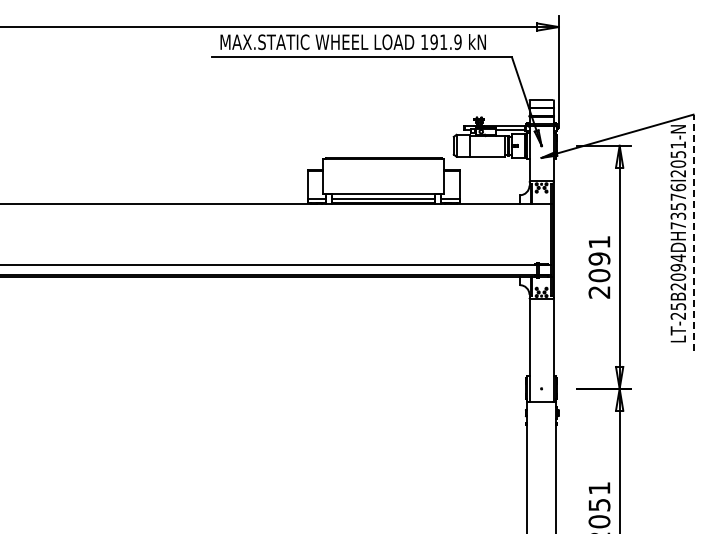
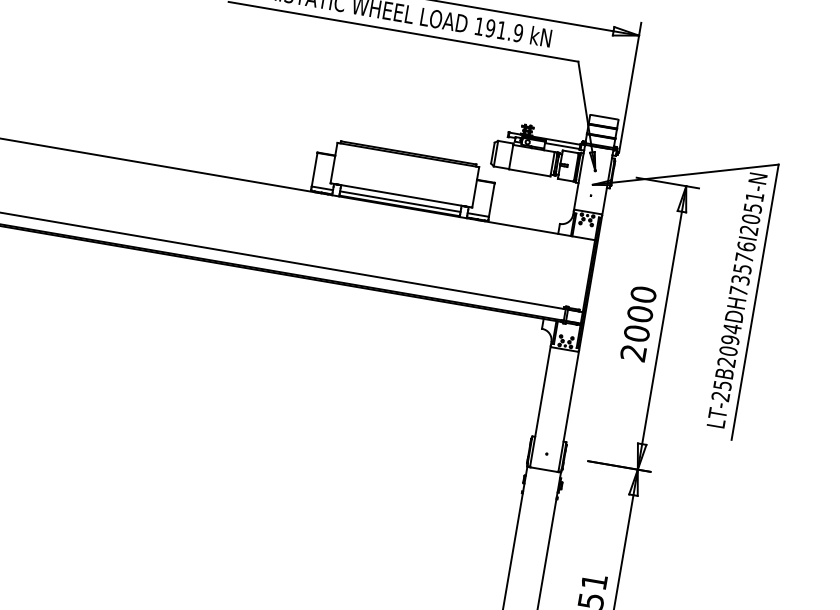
line: (693, 232) -> (755, 302), dashed -> solid
text: (599, 250) -> (641, 304), 2091 -> 2000

